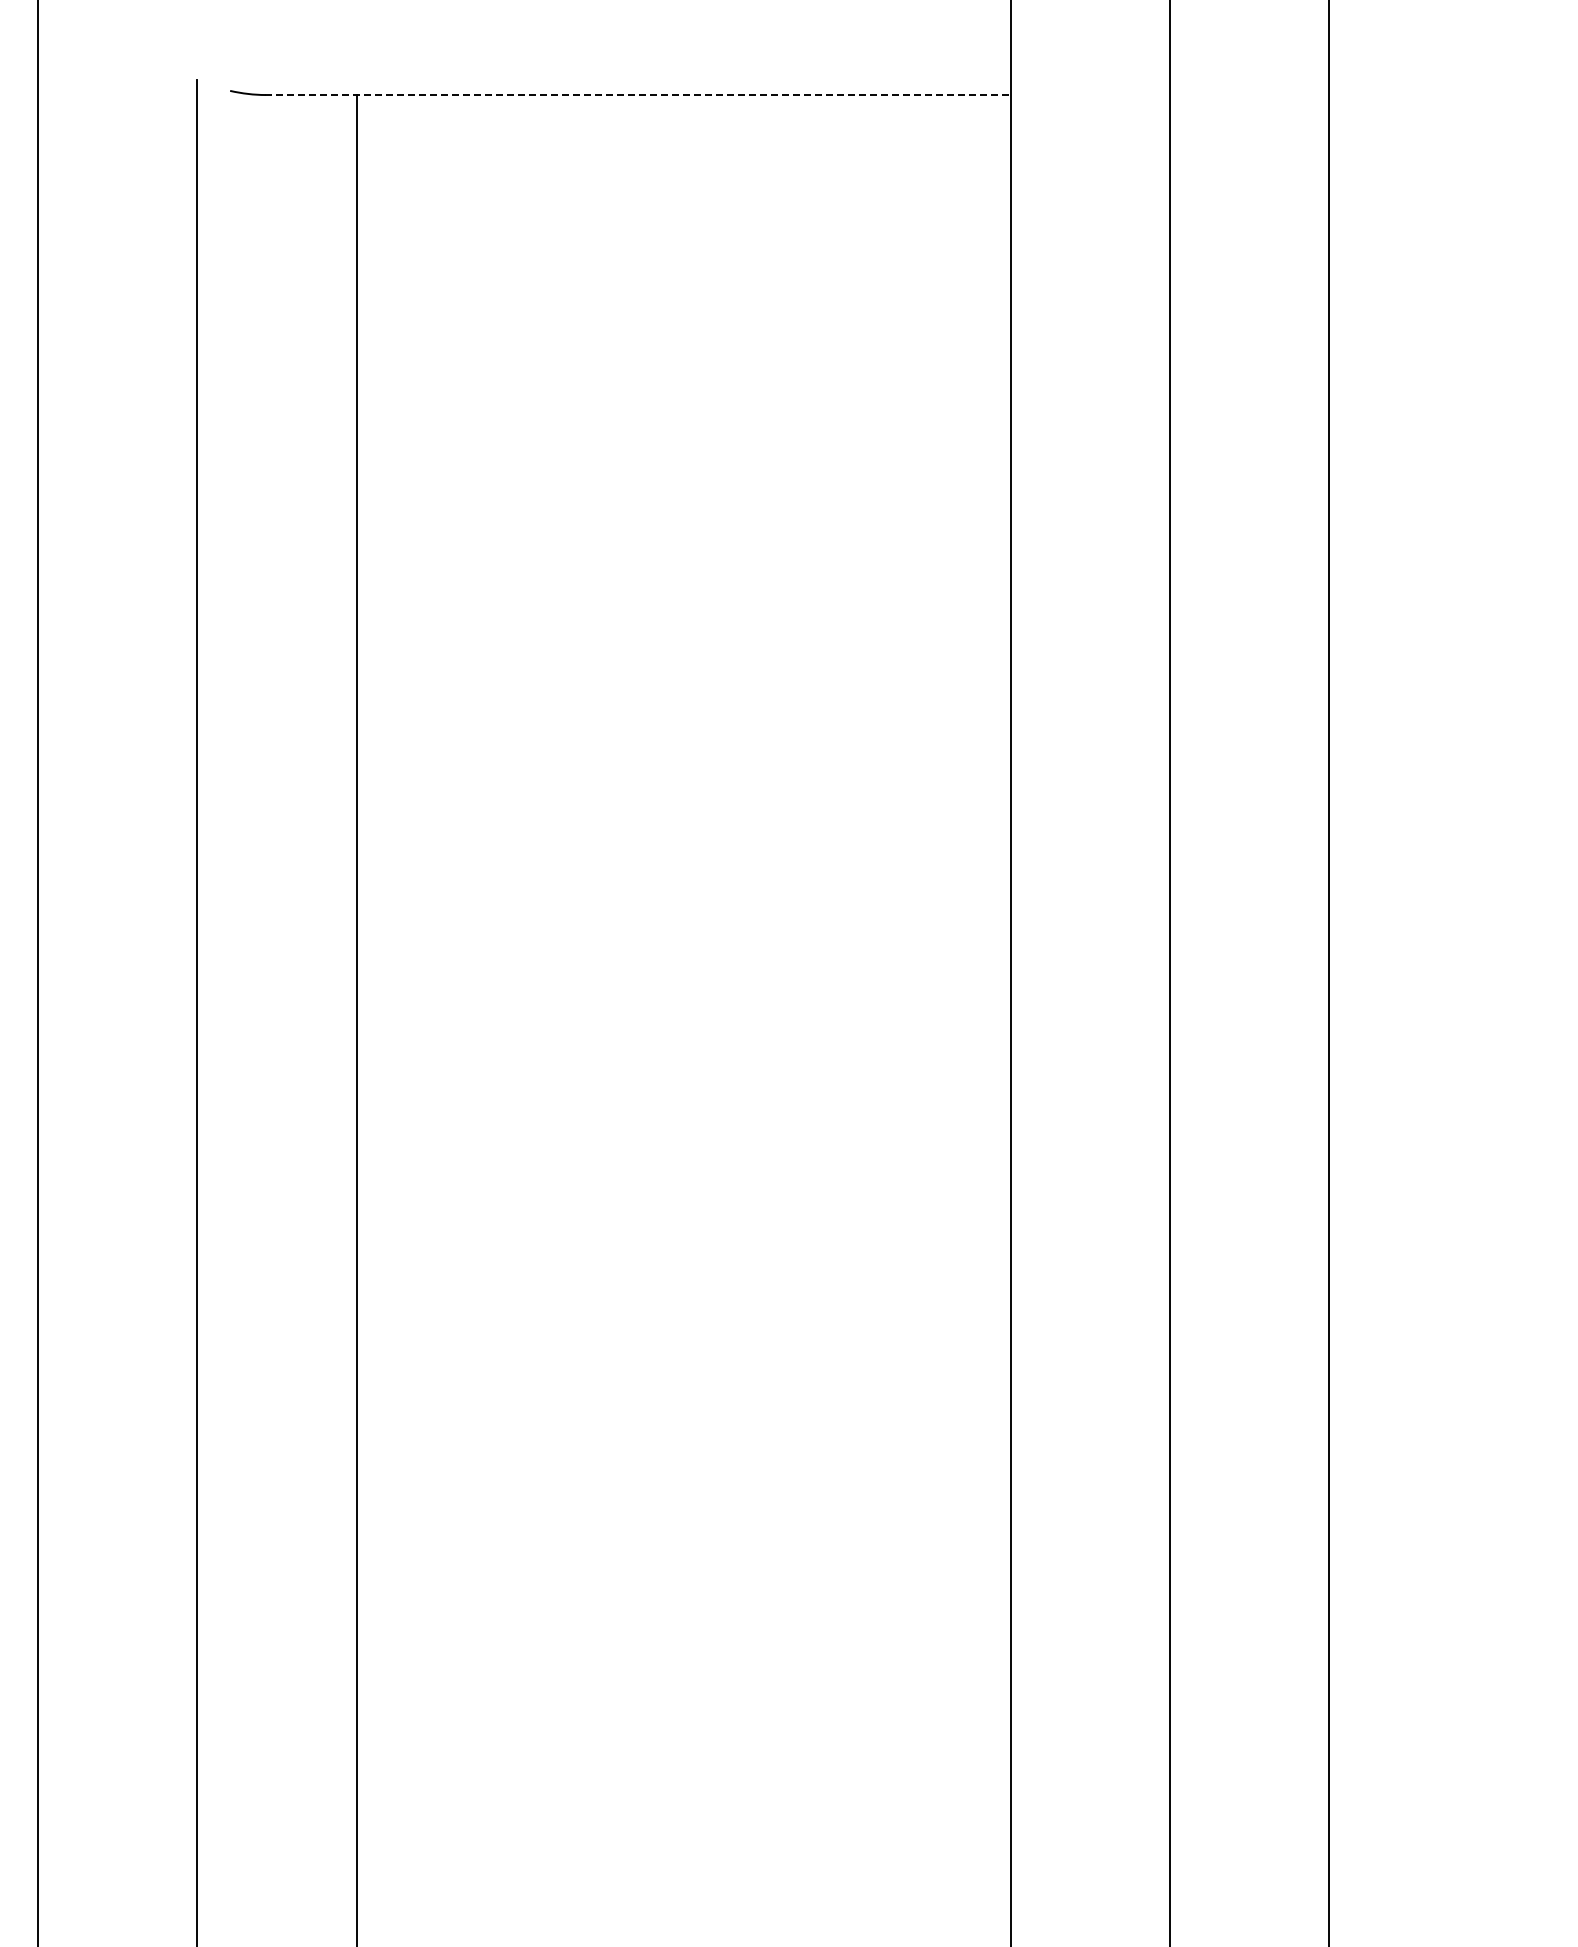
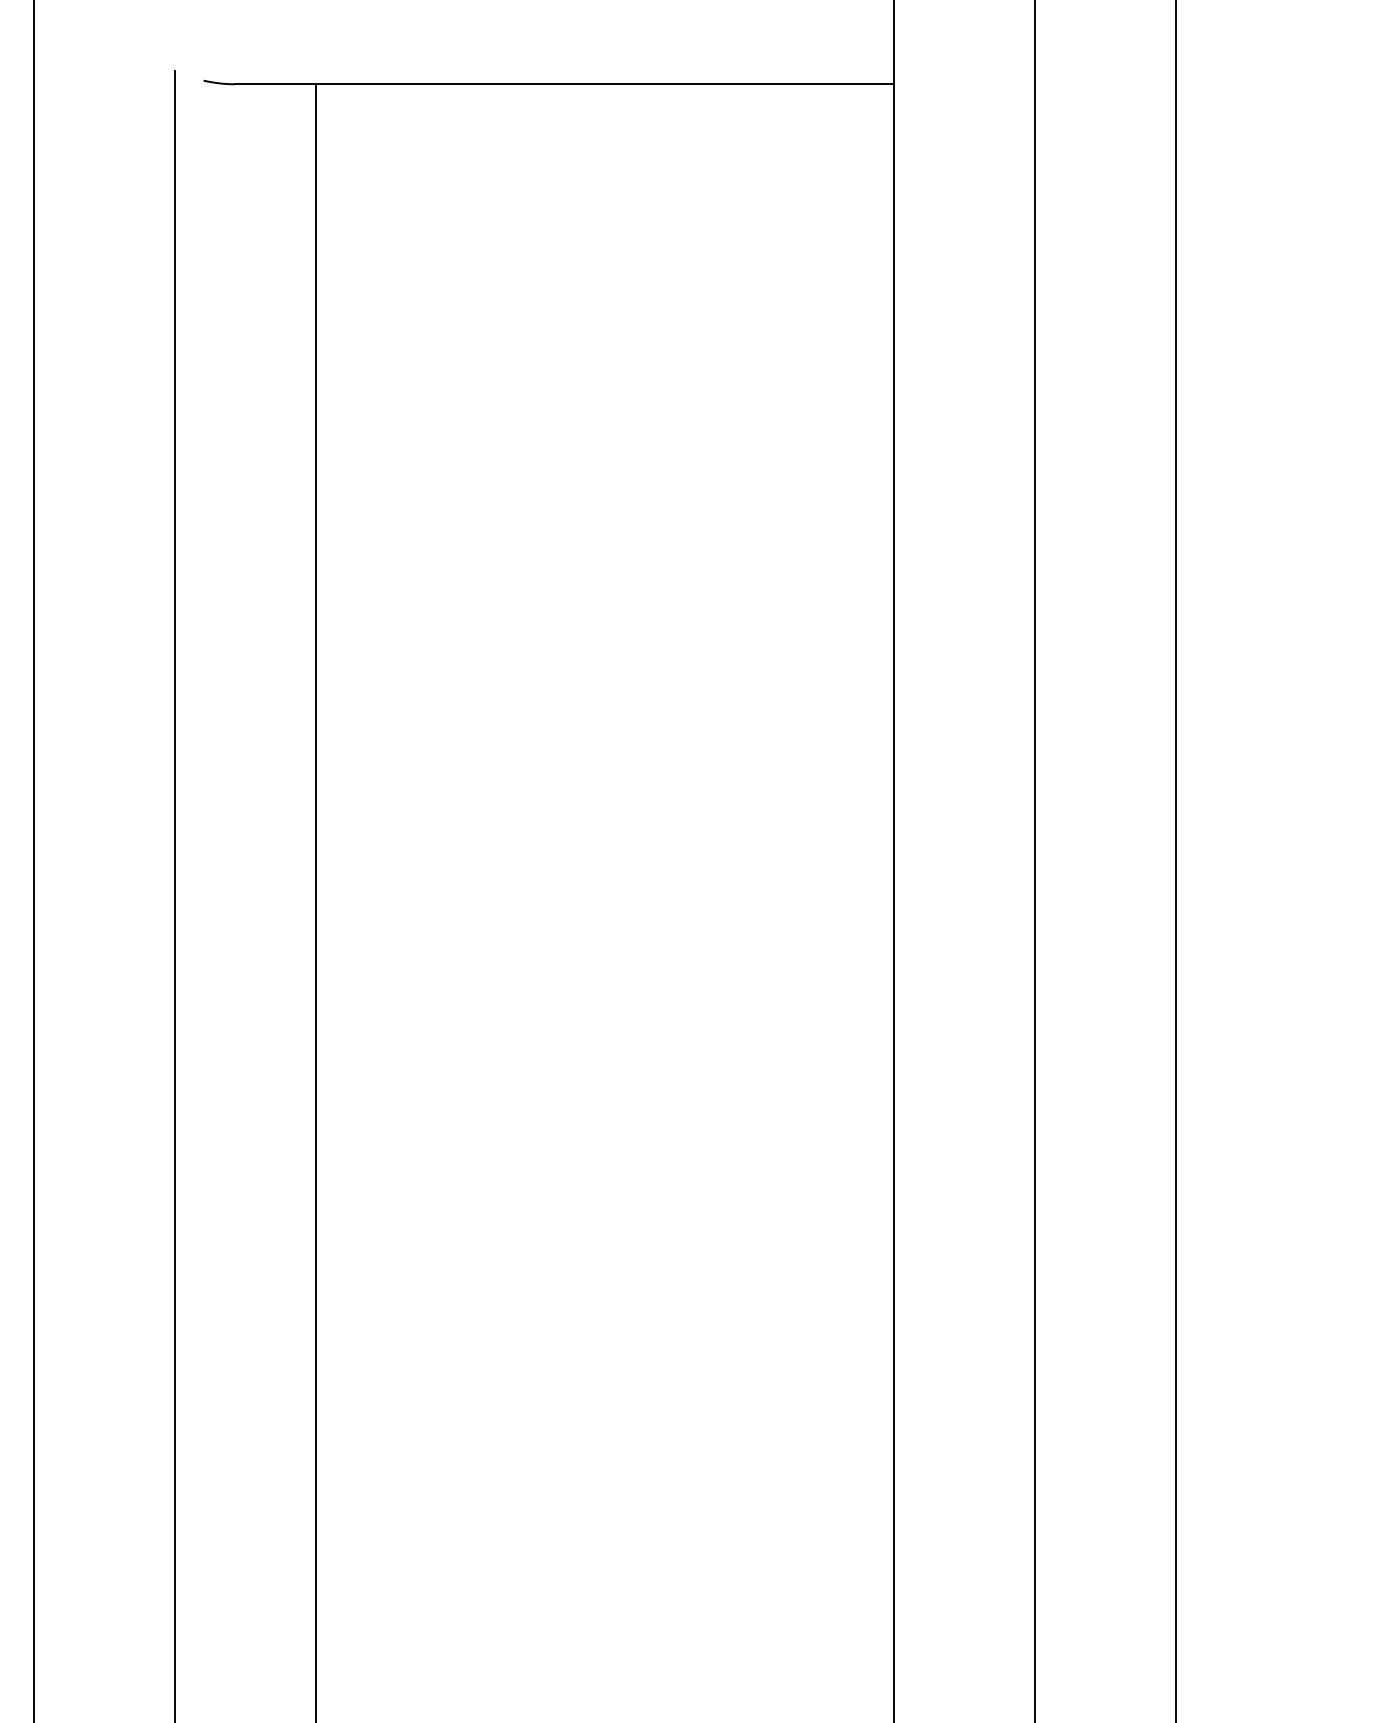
line: (638, 94) -> (564, 83), dashed -> solid

